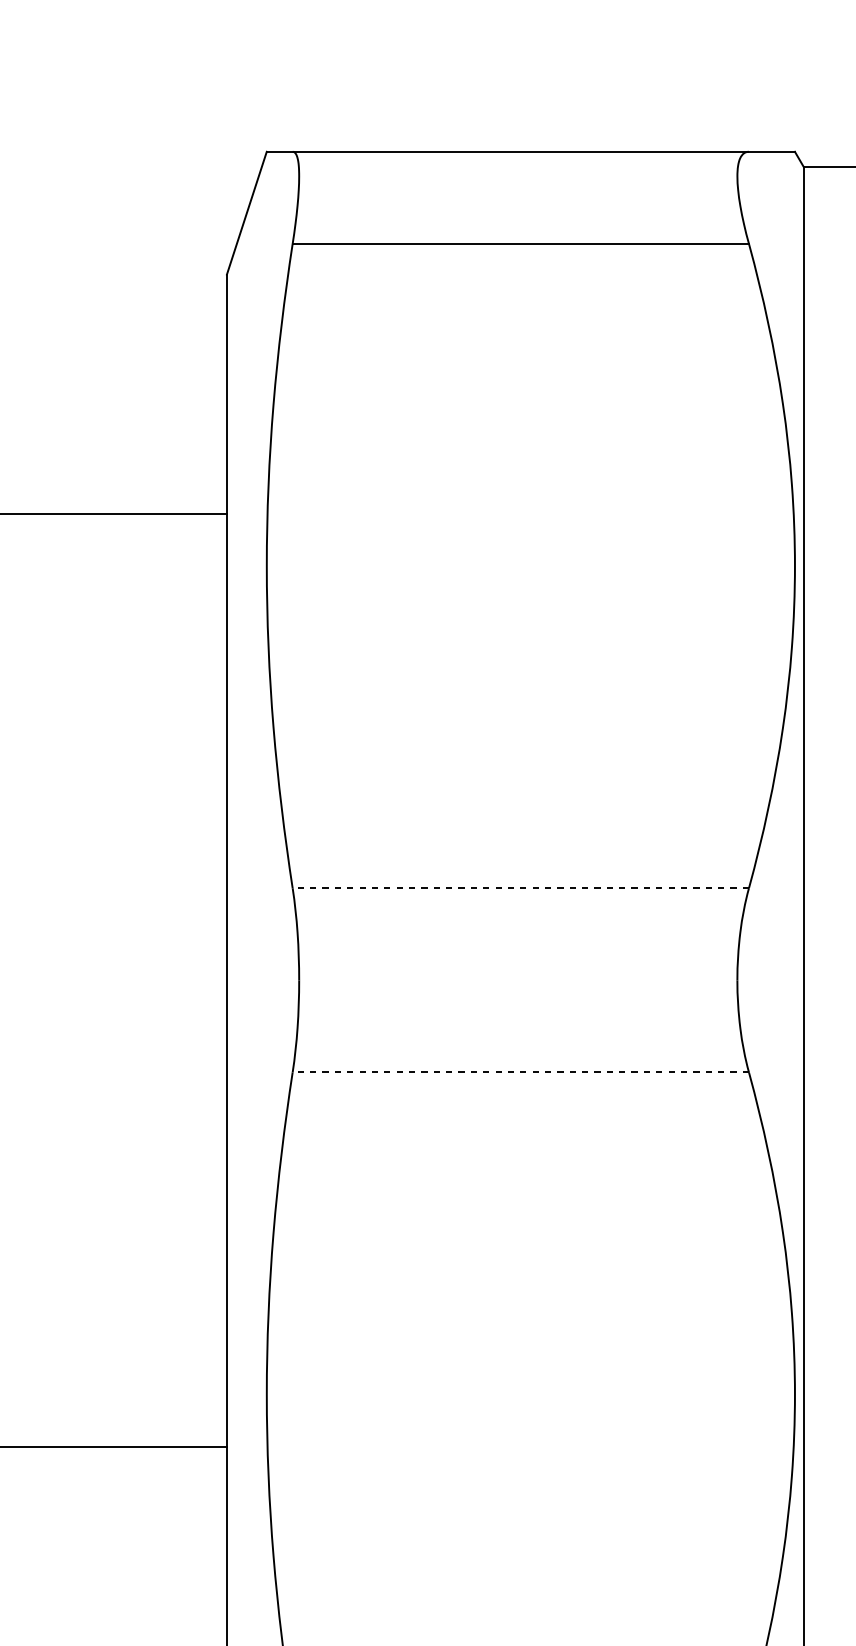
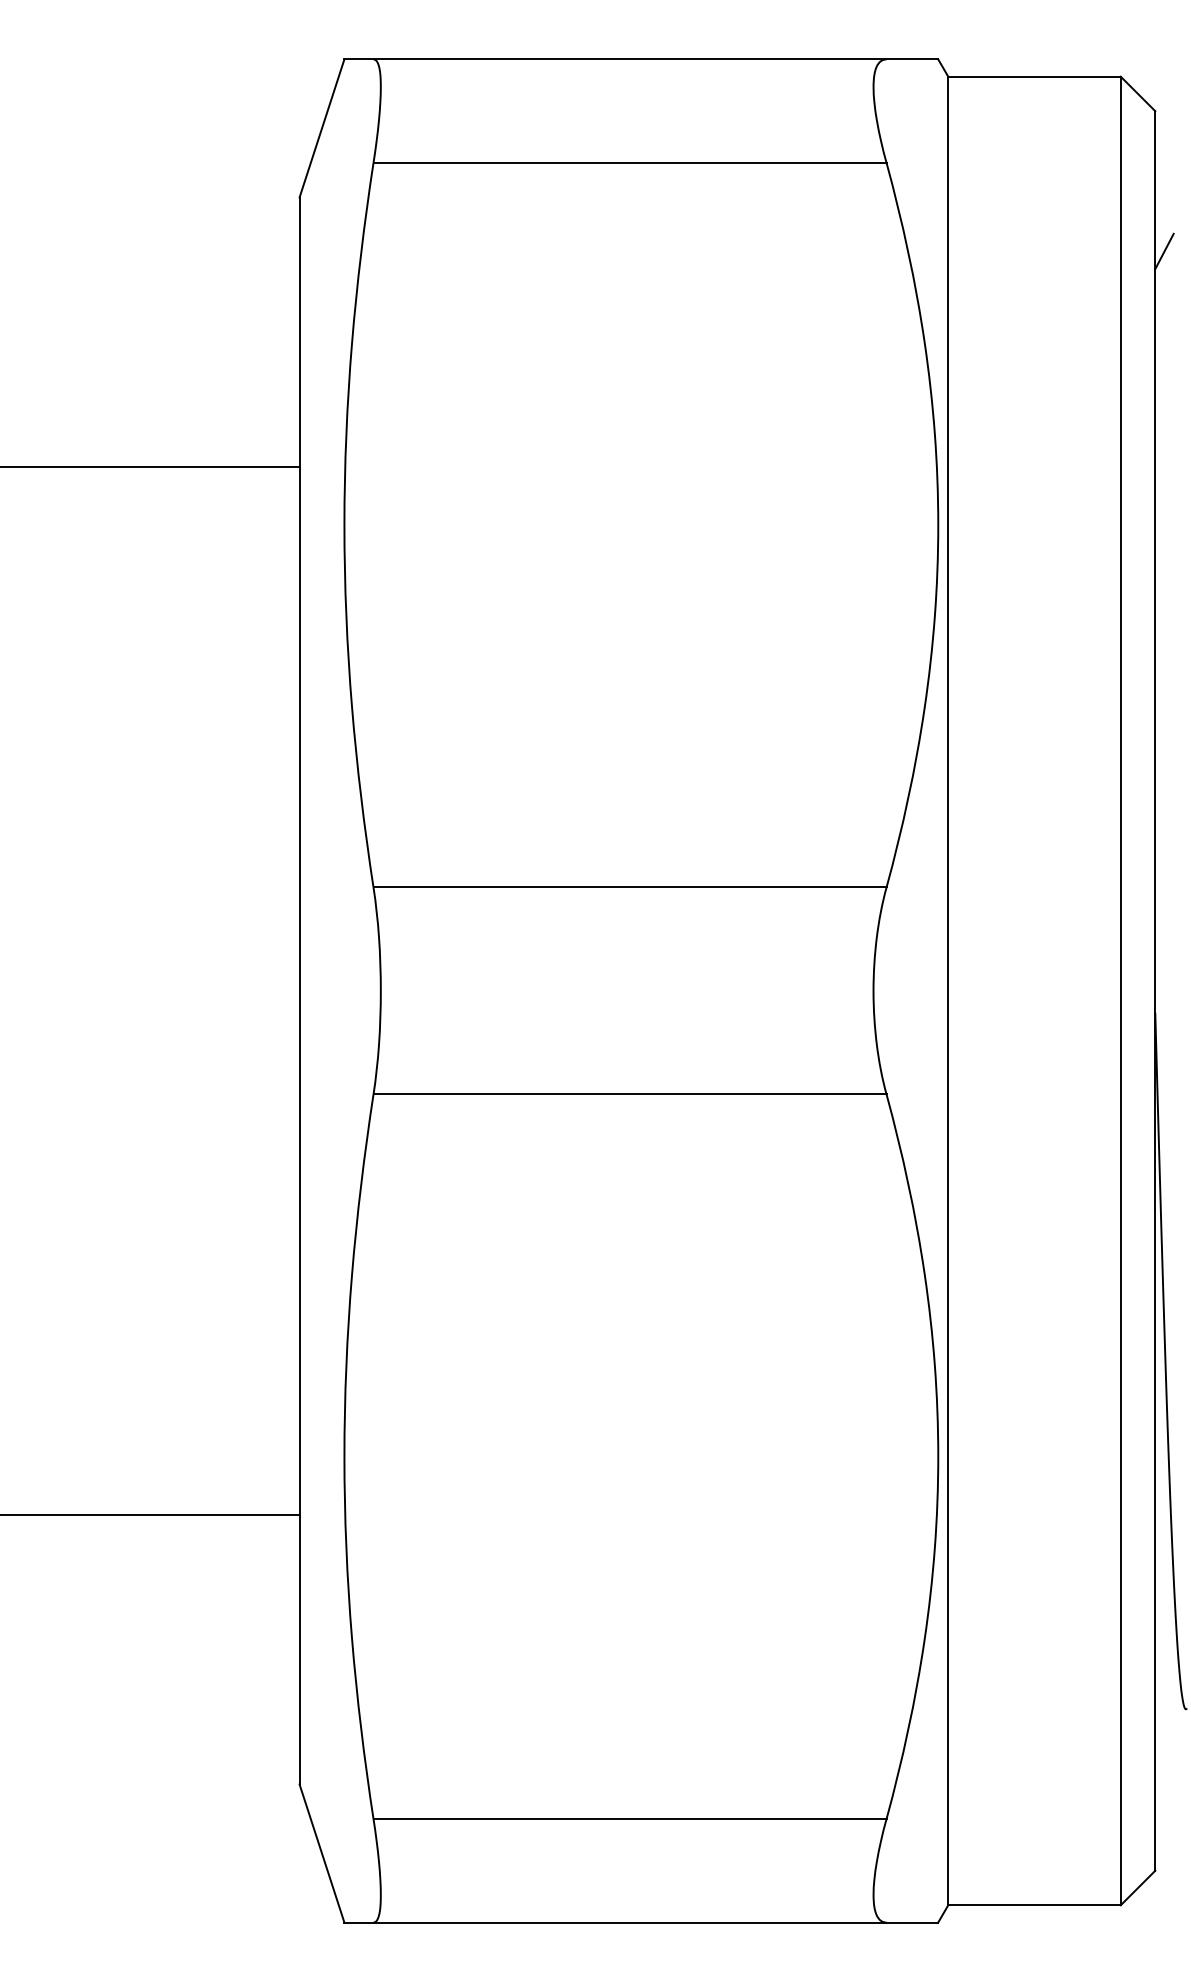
line: (521, 888) -> (630, 887), dashed -> solid
line: (521, 1072) -> (630, 1094), dashed -> solid

